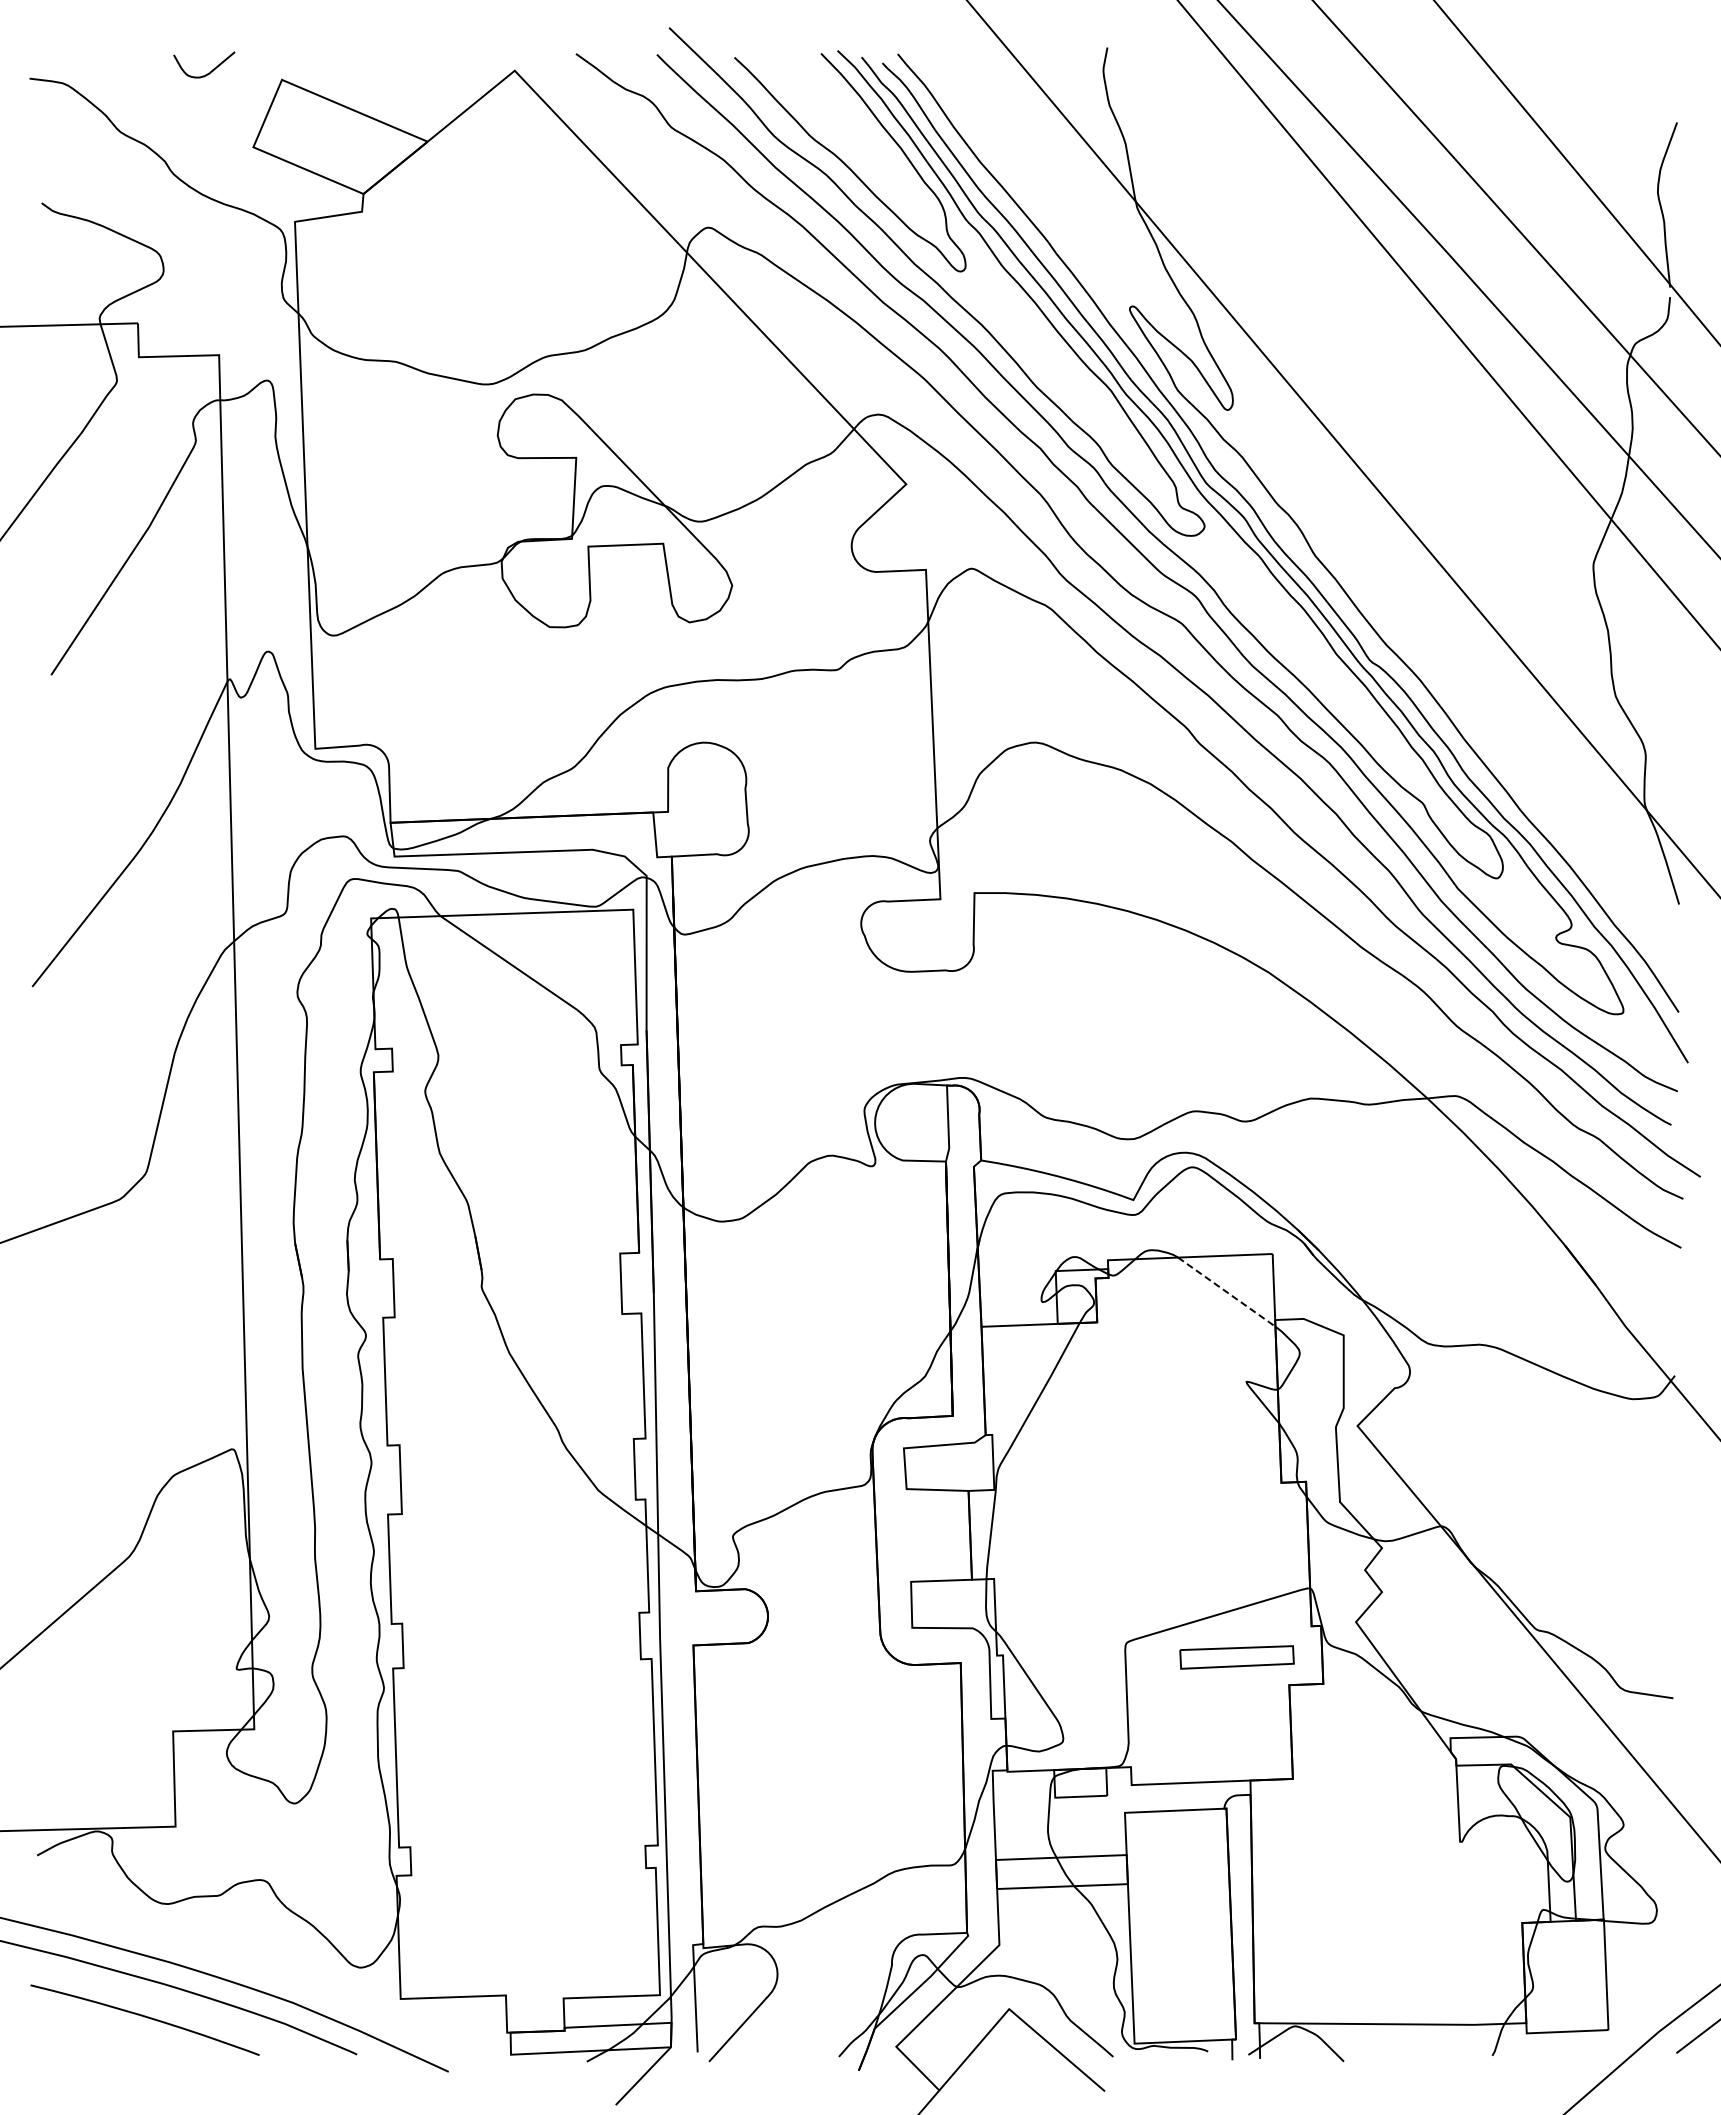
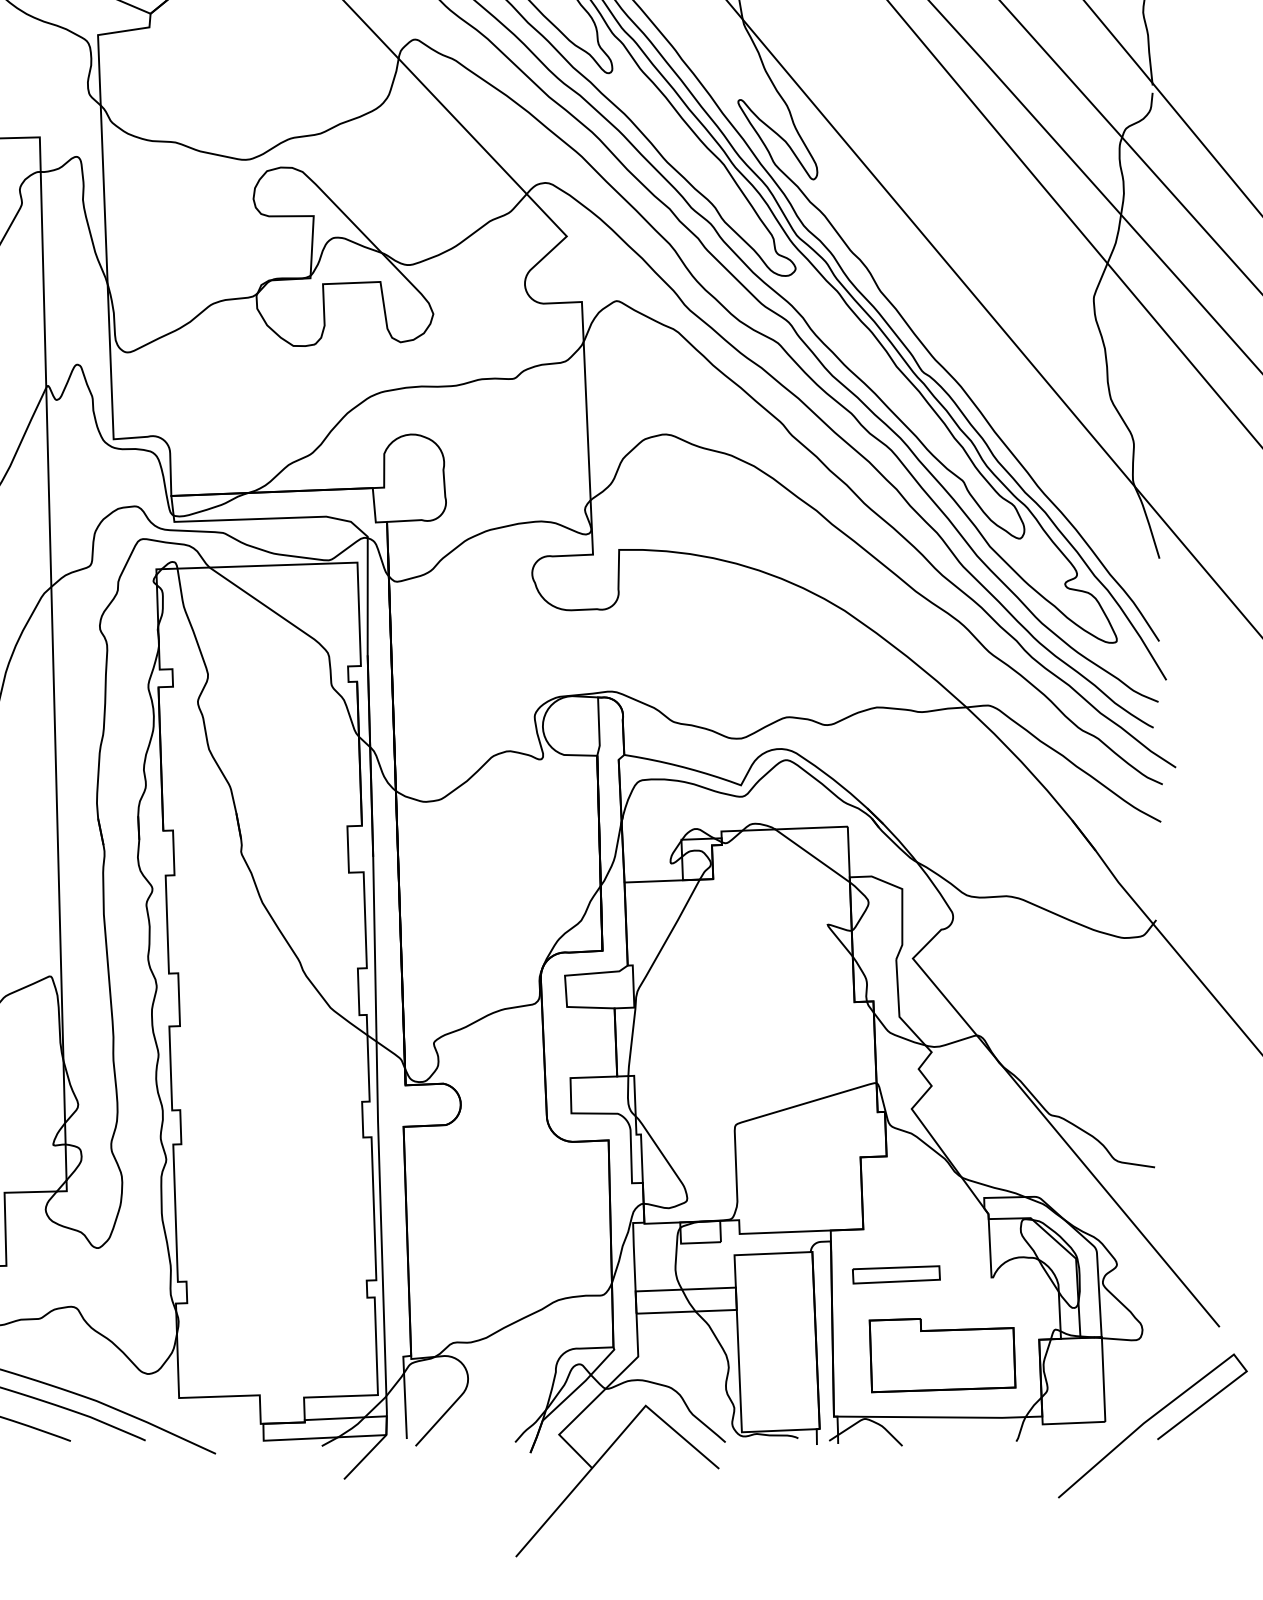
line: (1226, 1292) -> (812, 856), dashed -> solid
part: (1236, 1657) -> (896, 1274), moved
part: (1396, 1943) -> (942, 1355), added

